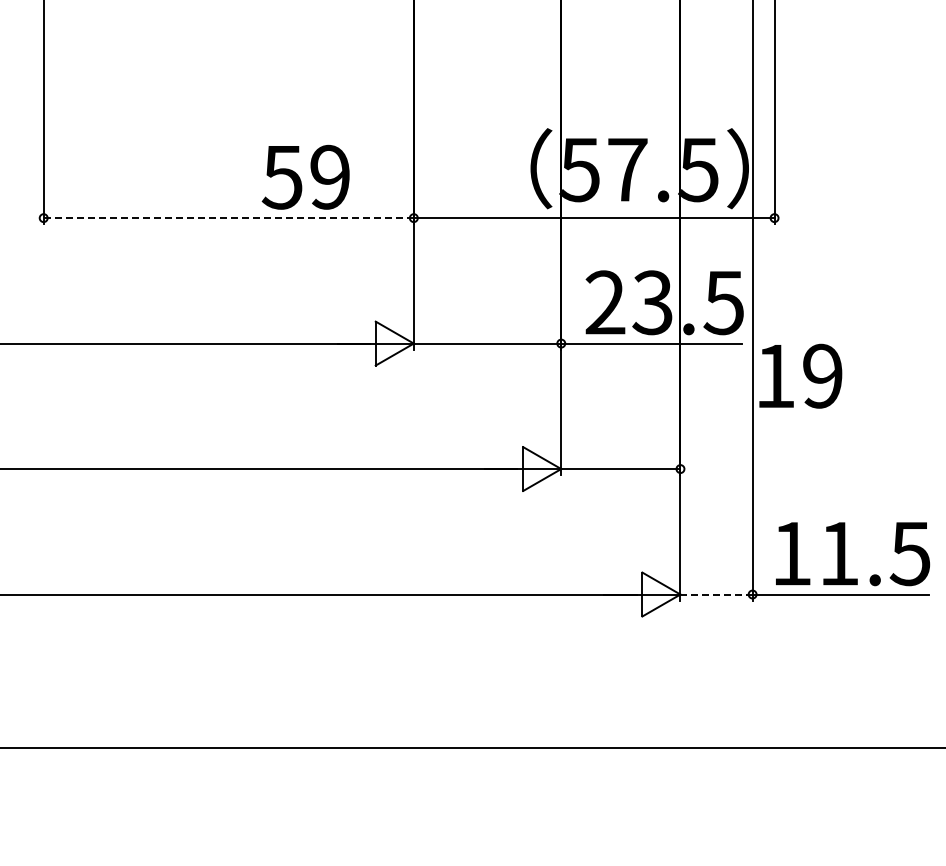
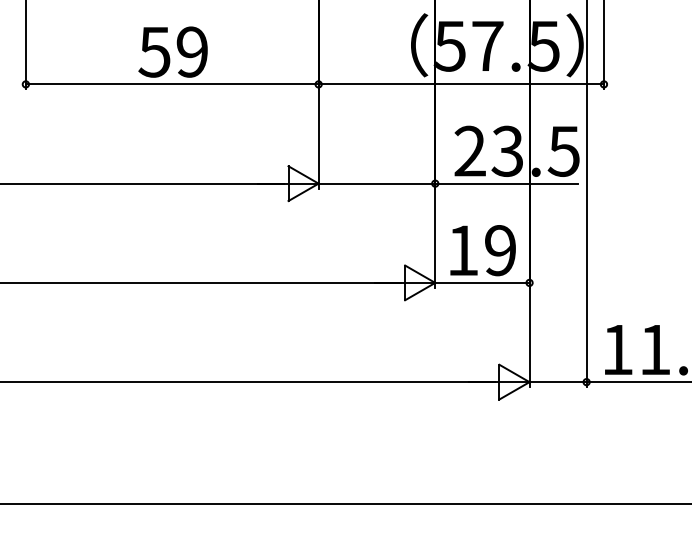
text: (305, 176) -> (172, 51), moved
line: (228, 218) -> (172, 84), dashed -> solid
text: (800, 375) -> (482, 250), moved
line: (717, 594) -> (558, 382), dashed -> solid

